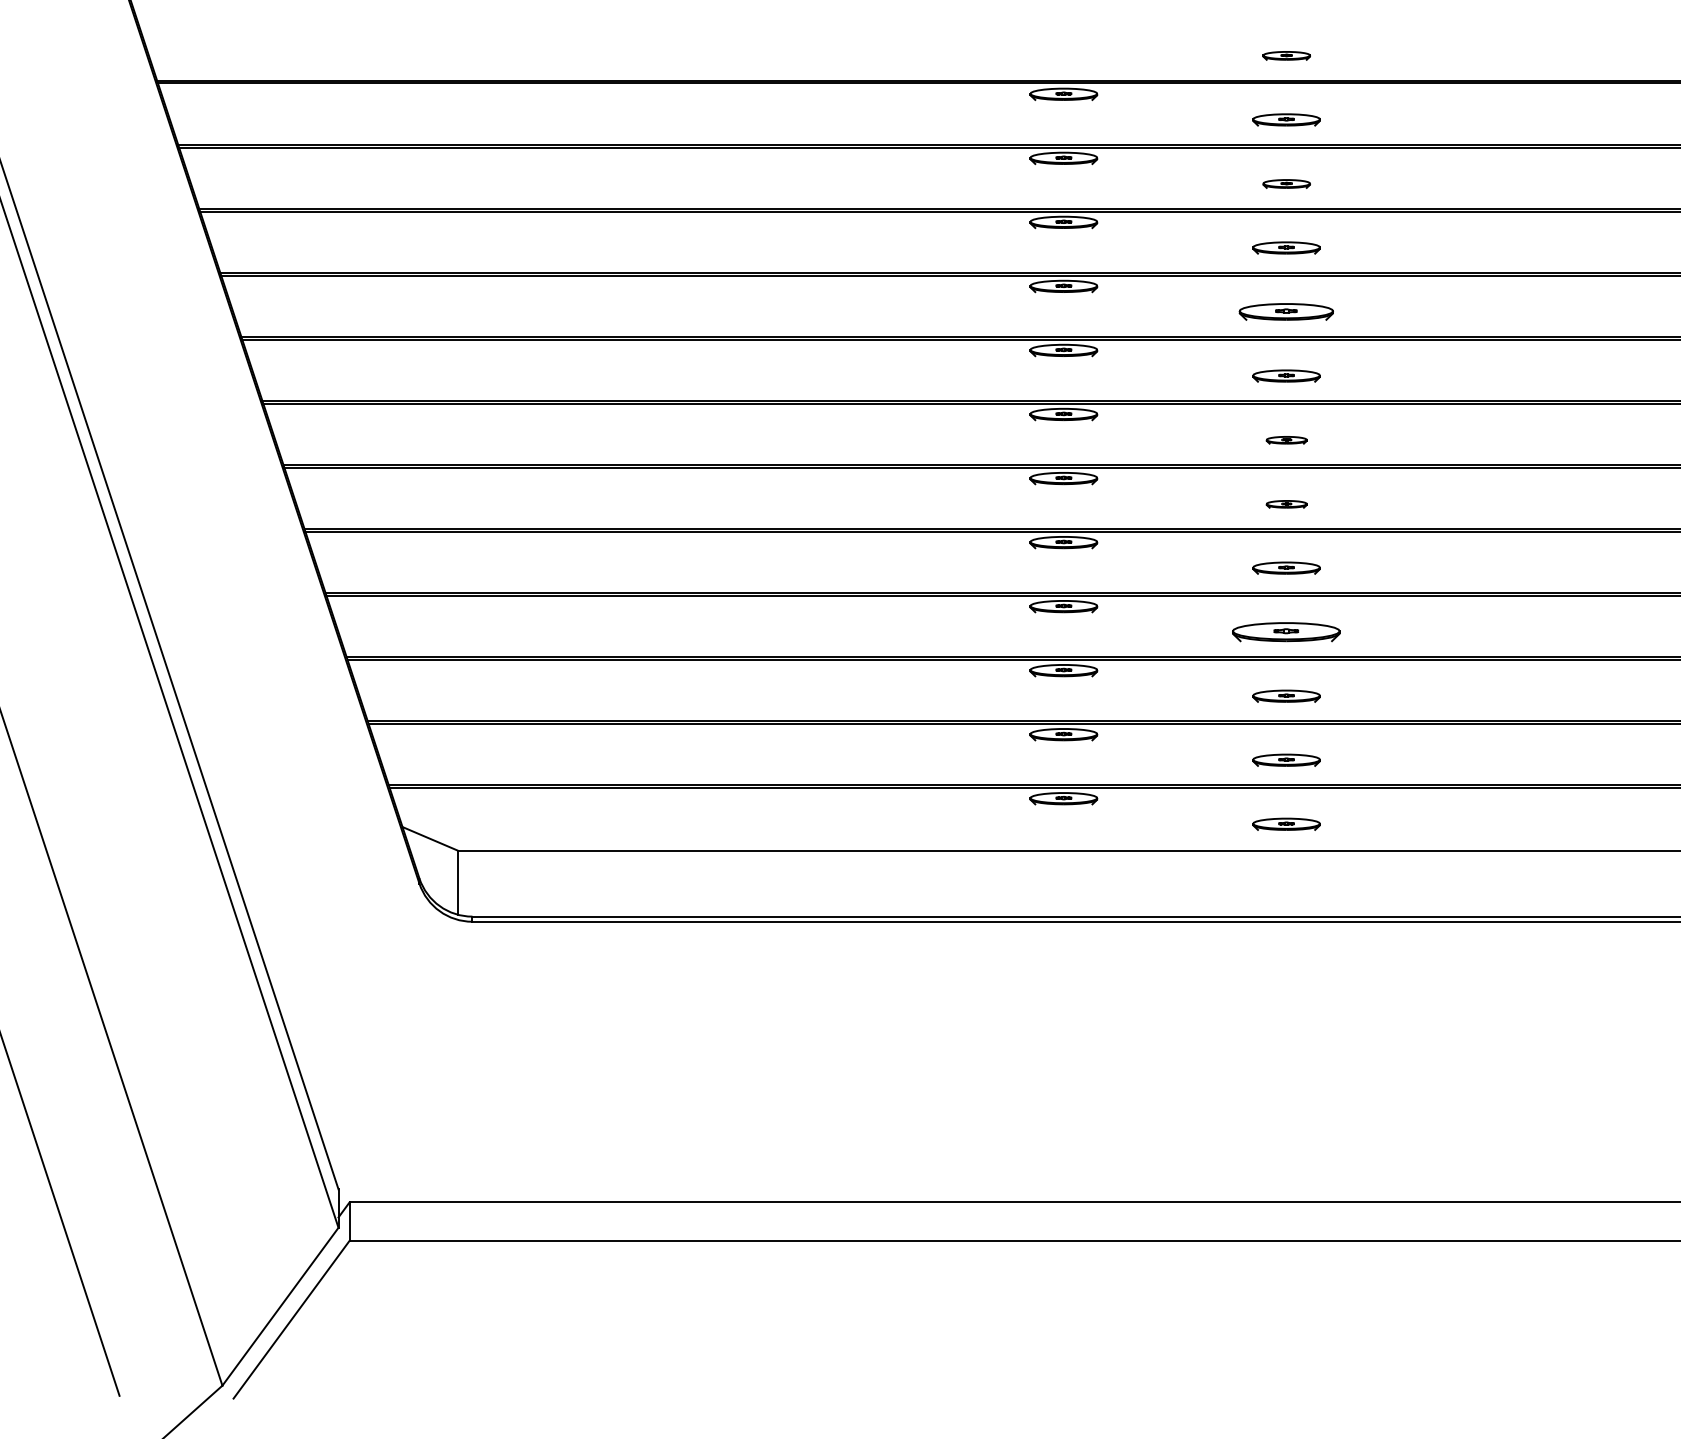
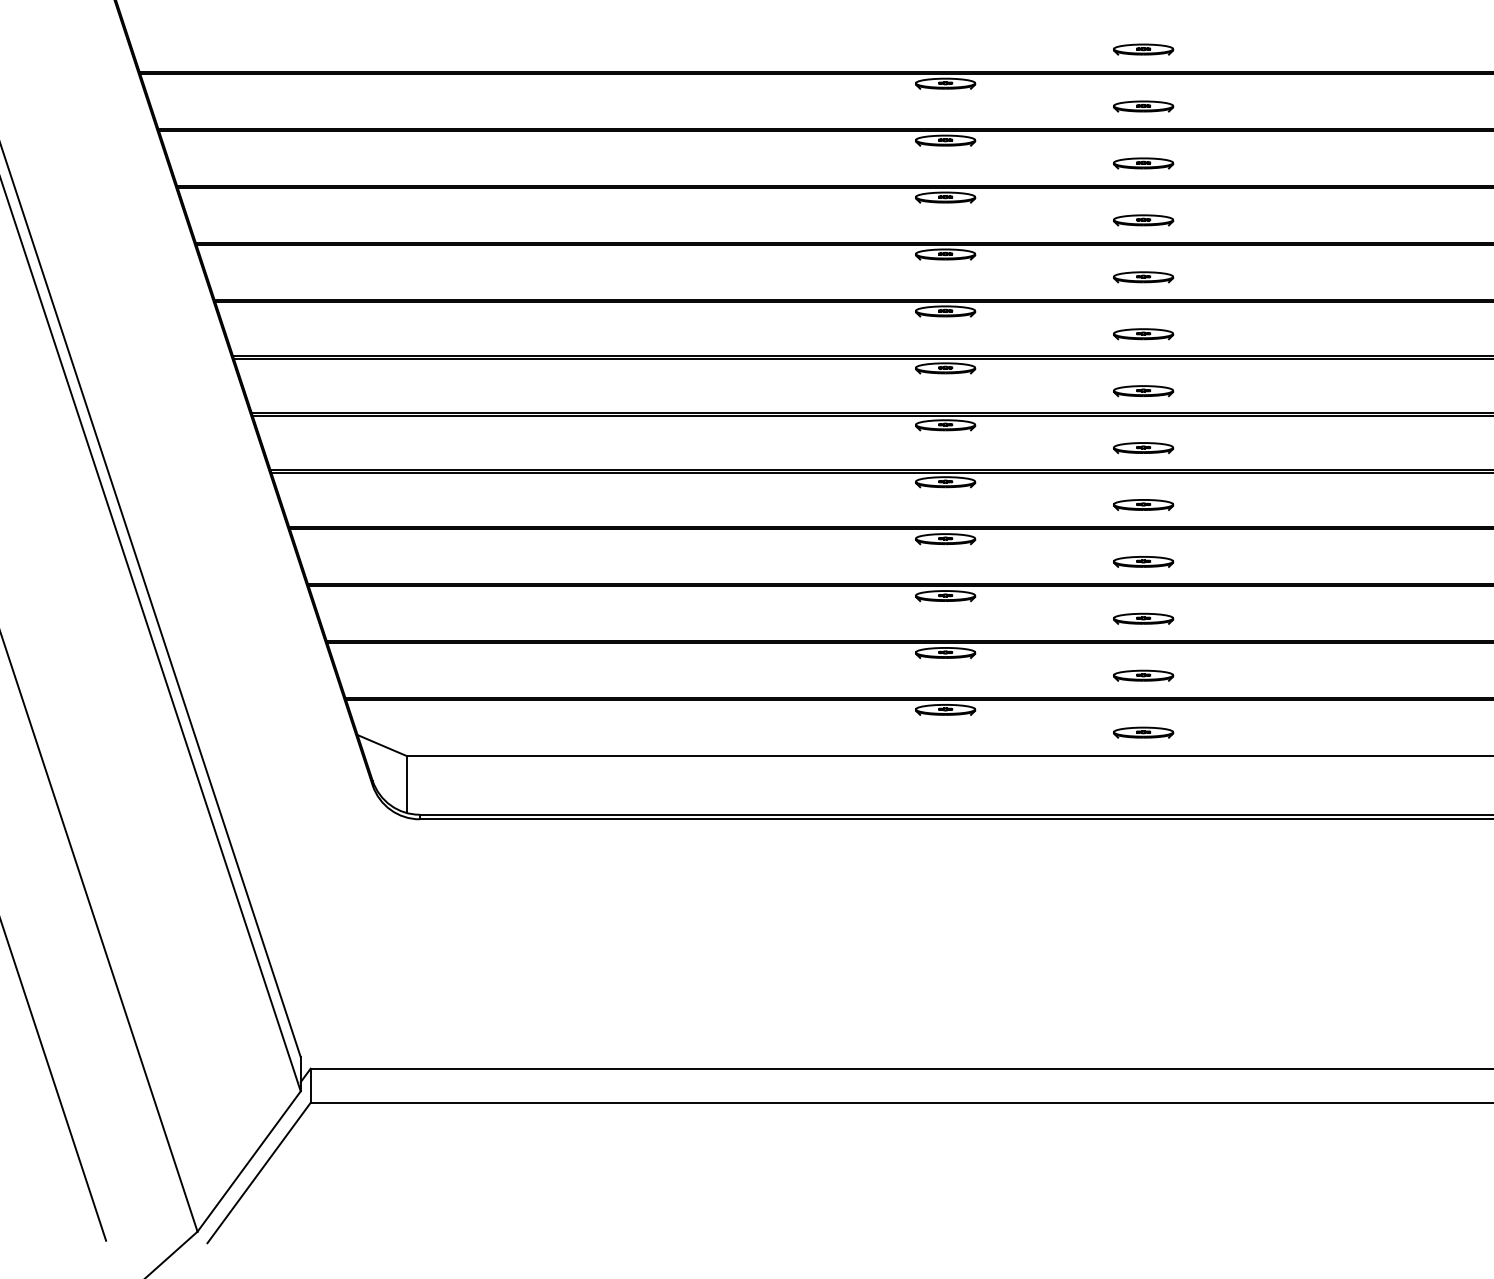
part: (1286, 55) -> (1143, 49), size x1.43
part: (1286, 184) -> (1143, 163), size x1.43
part: (1286, 312) -> (1143, 277), size x0.71
part: (1286, 440) -> (1143, 391), size x1.67
part: (1286, 504) -> (1143, 448), size x1.67
part: (1286, 631) -> (1143, 561), size x0.62

